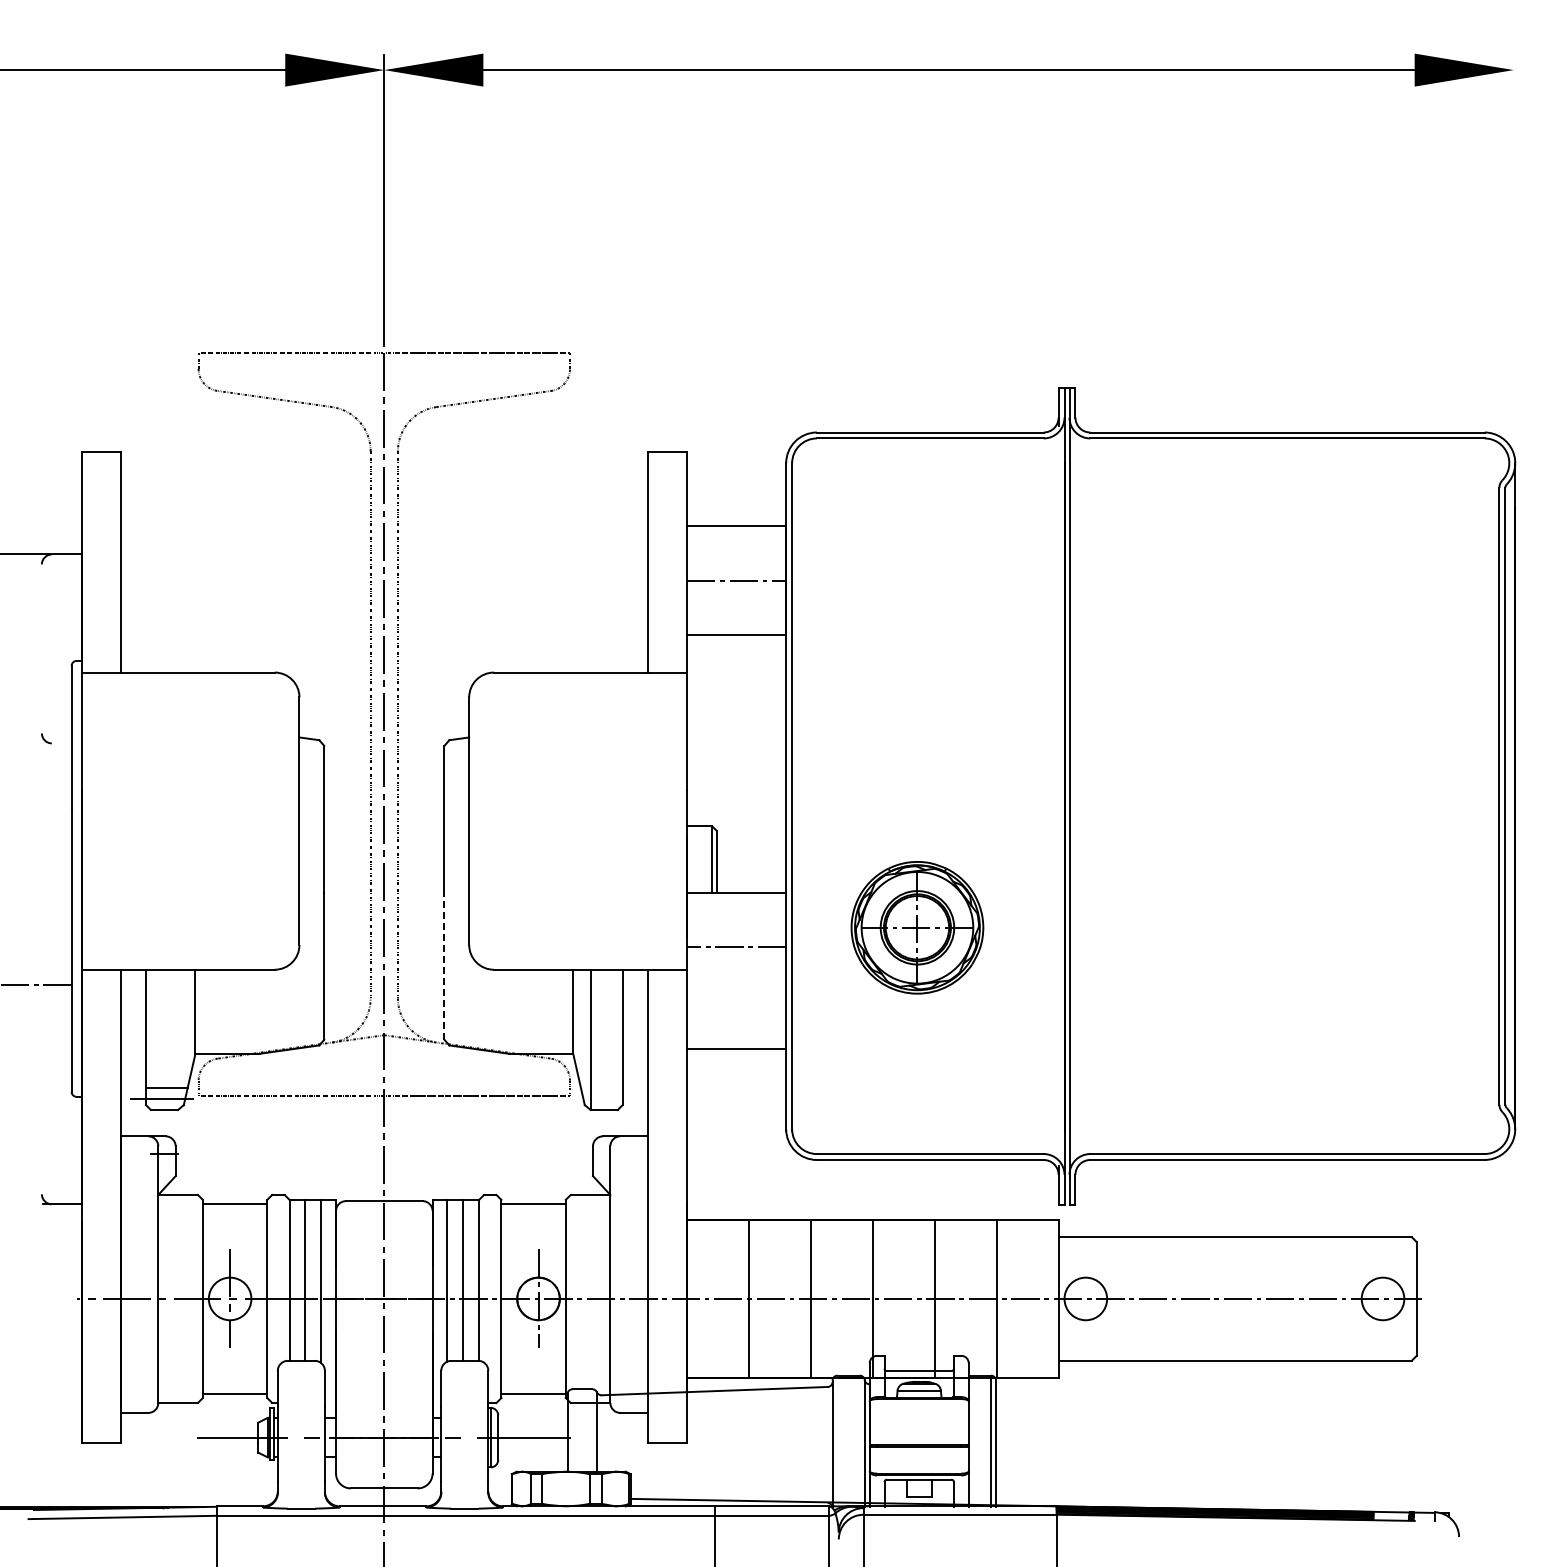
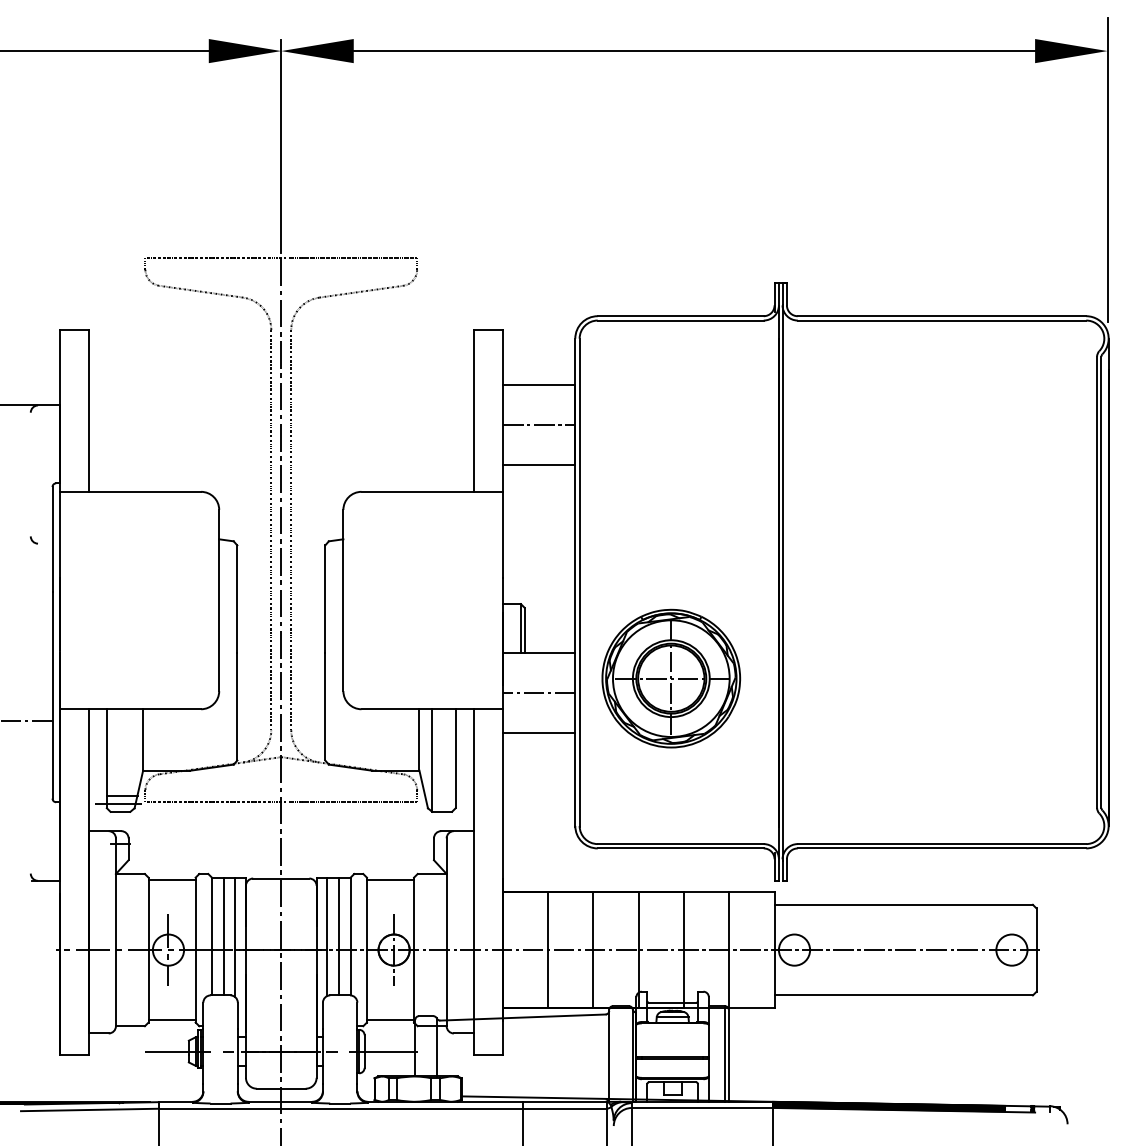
line: (1513, 232) -> (1107, 169), added
part: (917, 927) -> (671, 678), size x1.43
line: (444, 965) -> (325, 706), dashed -> solid
line: (736, 1048) -> (538, 732), moved

